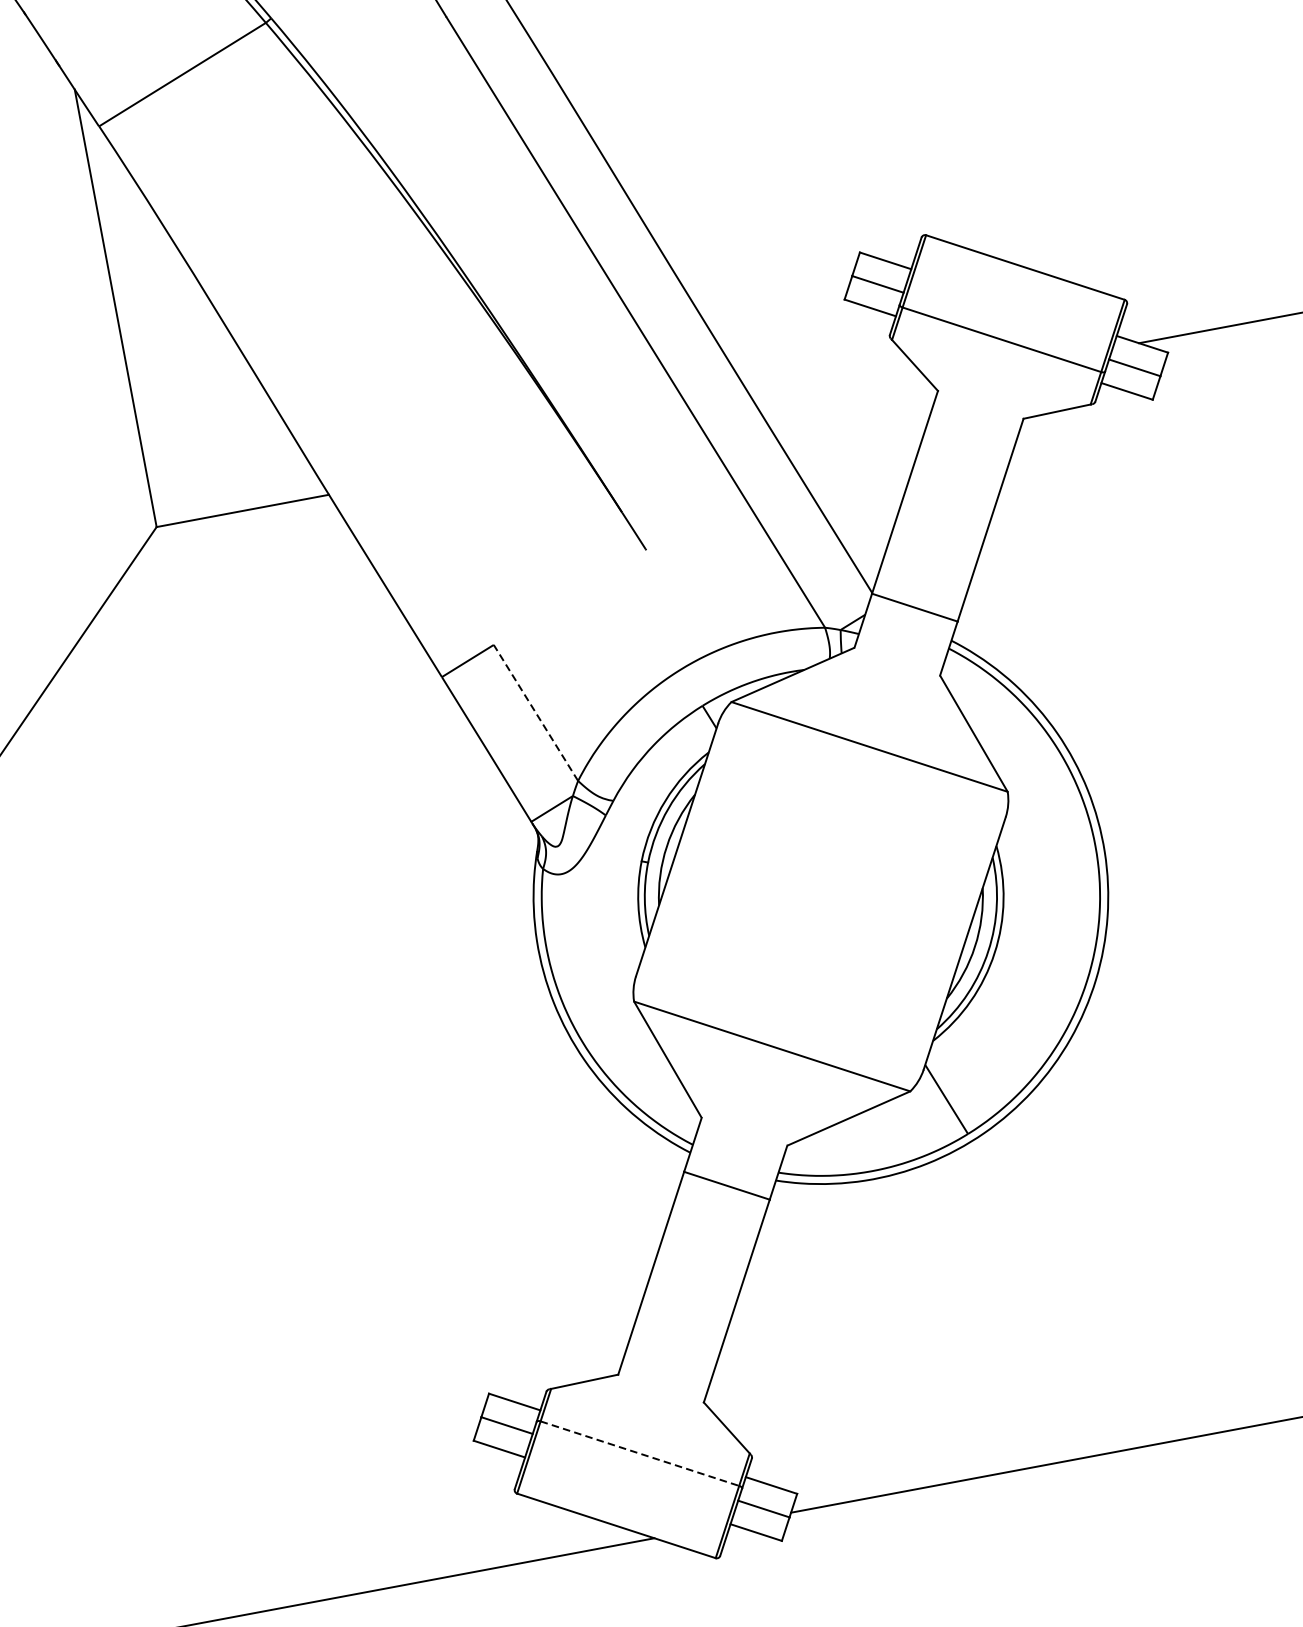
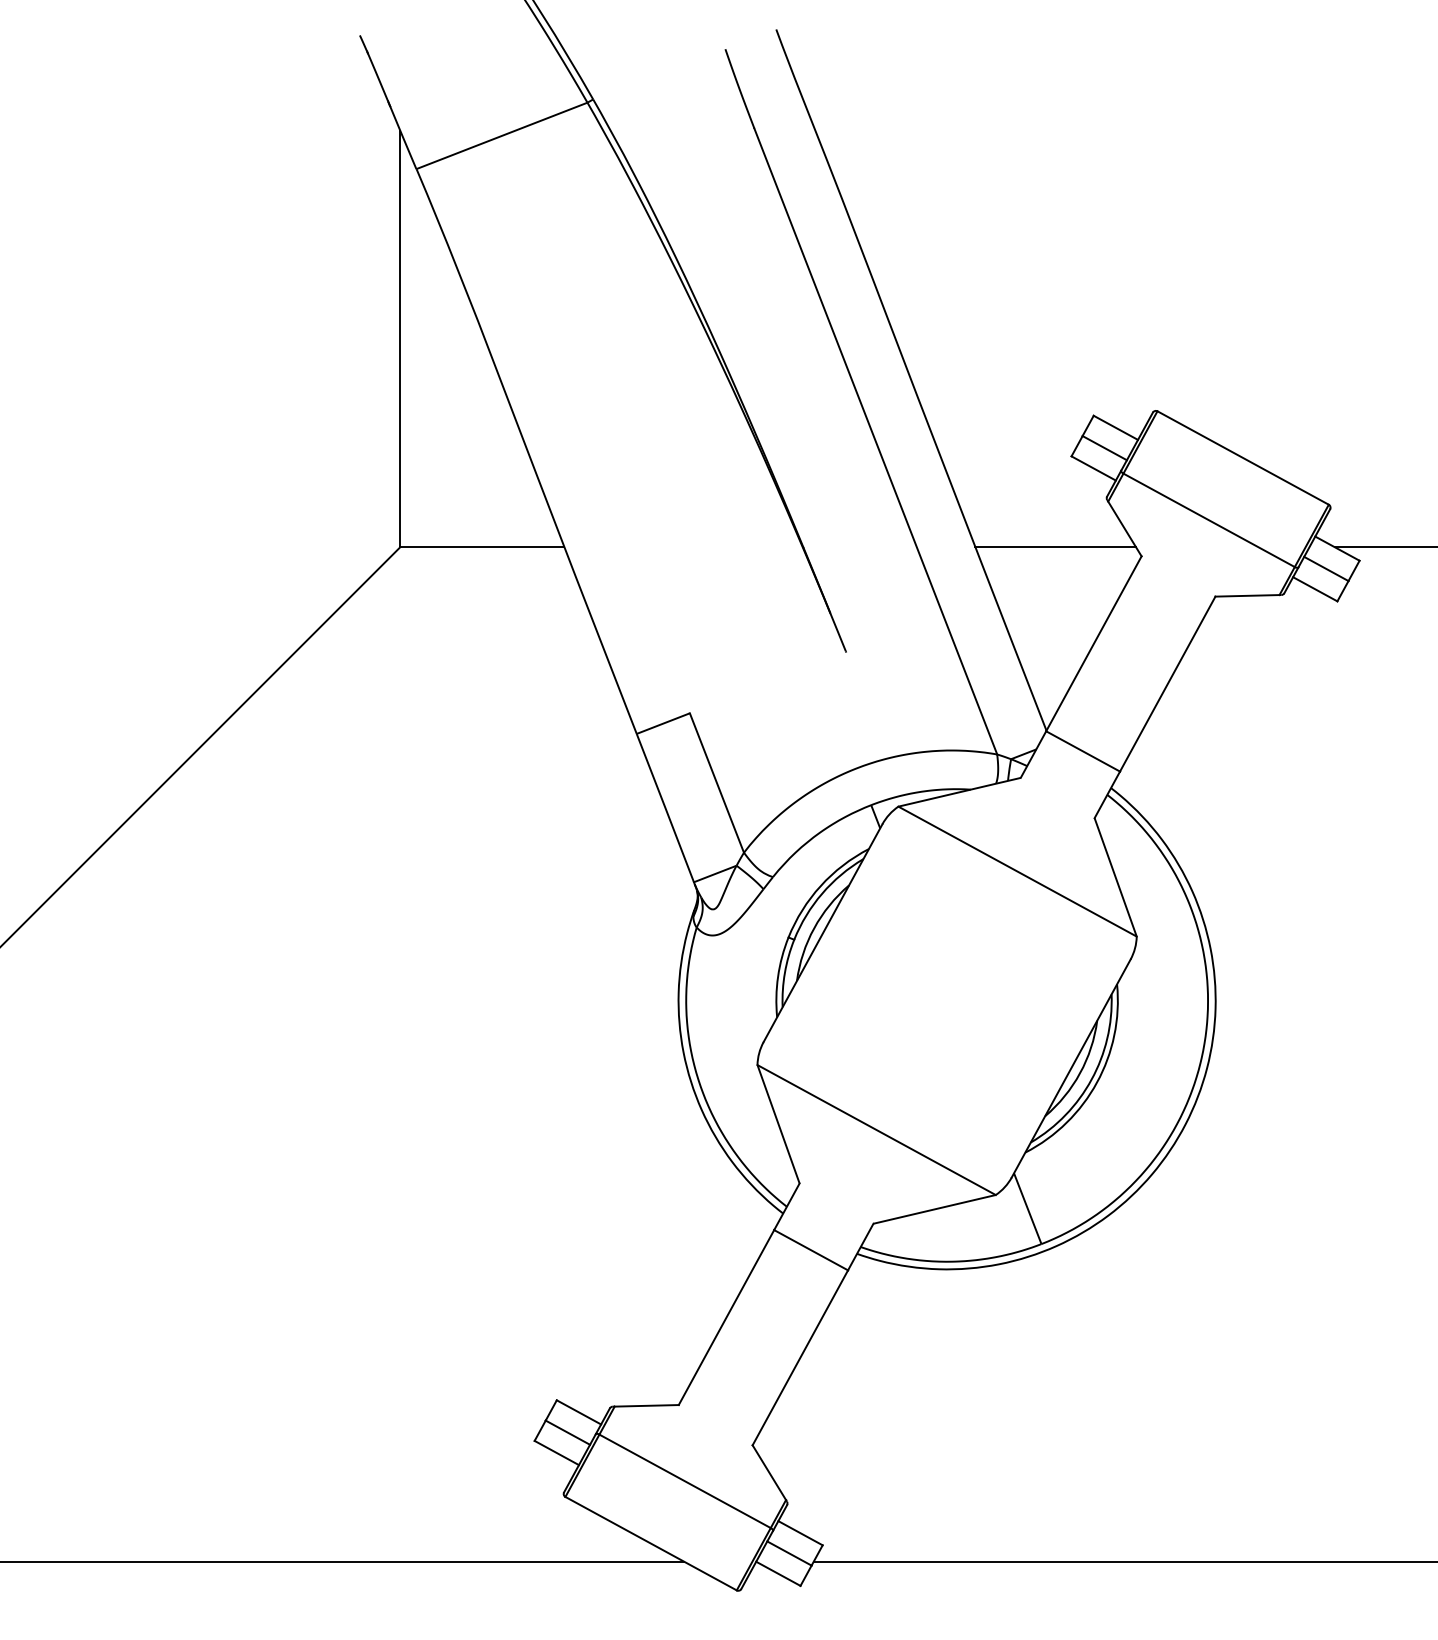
line: (845, 398) -> (1055, 547), added
line: (535, 713) -> (716, 783), dashed -> solid
line: (640, 1453) -> (685, 1481), dashed -> solid

